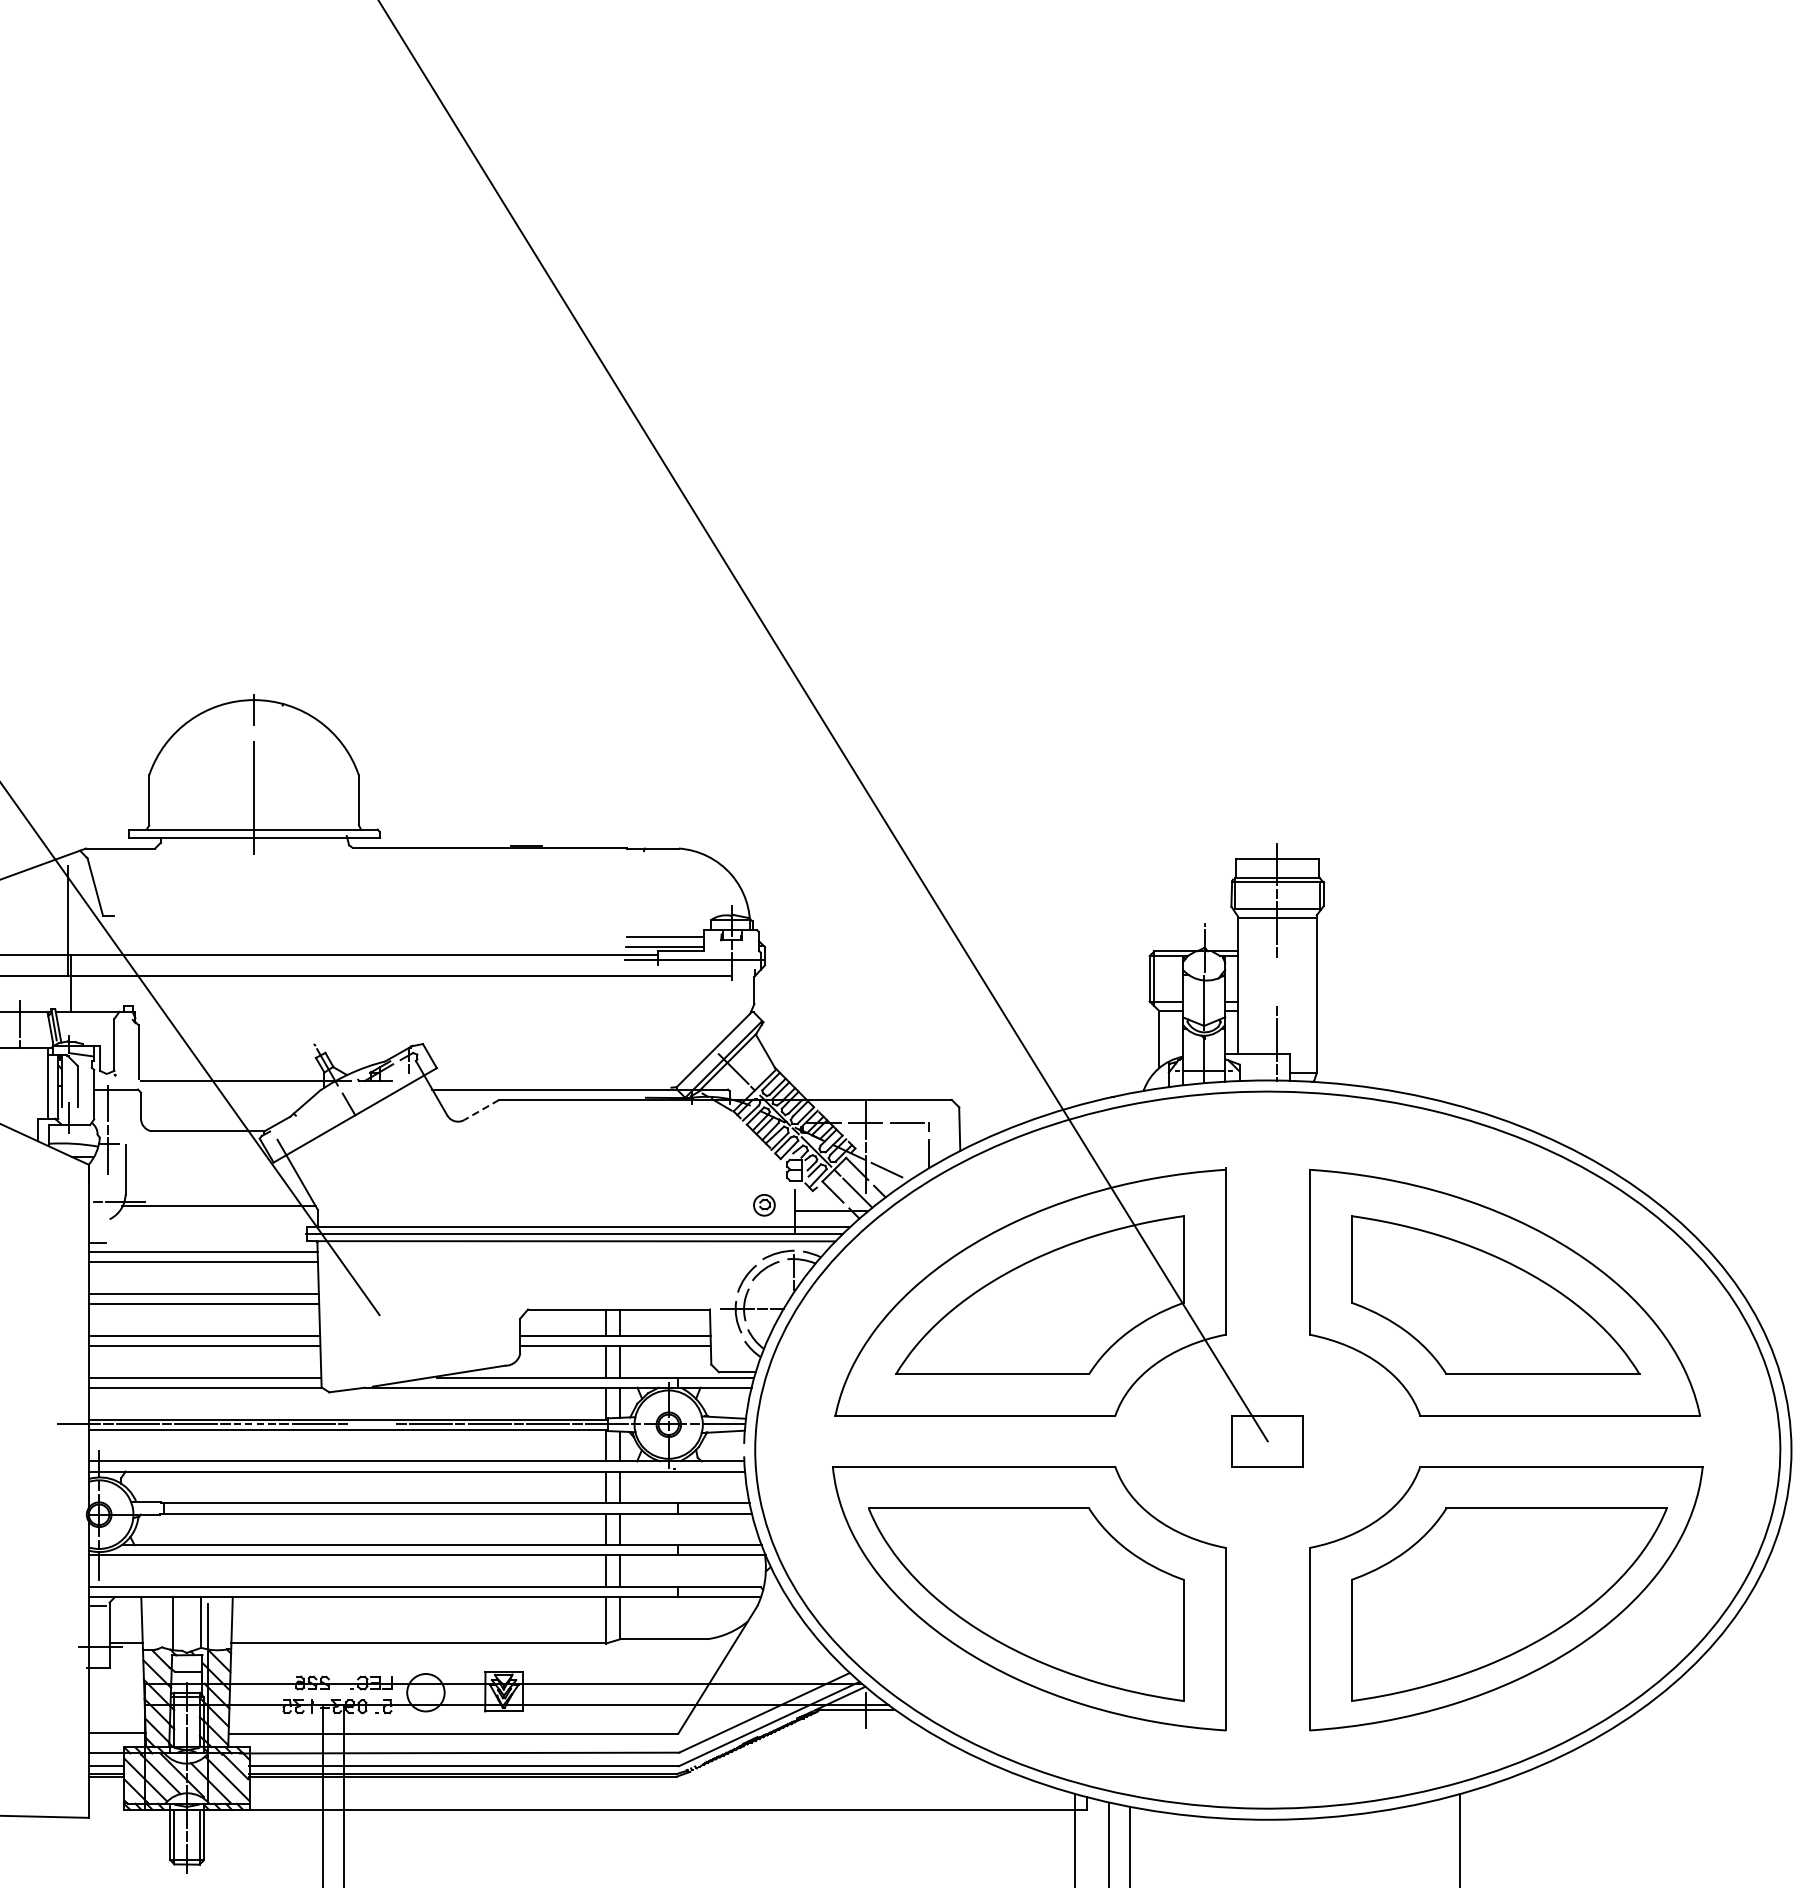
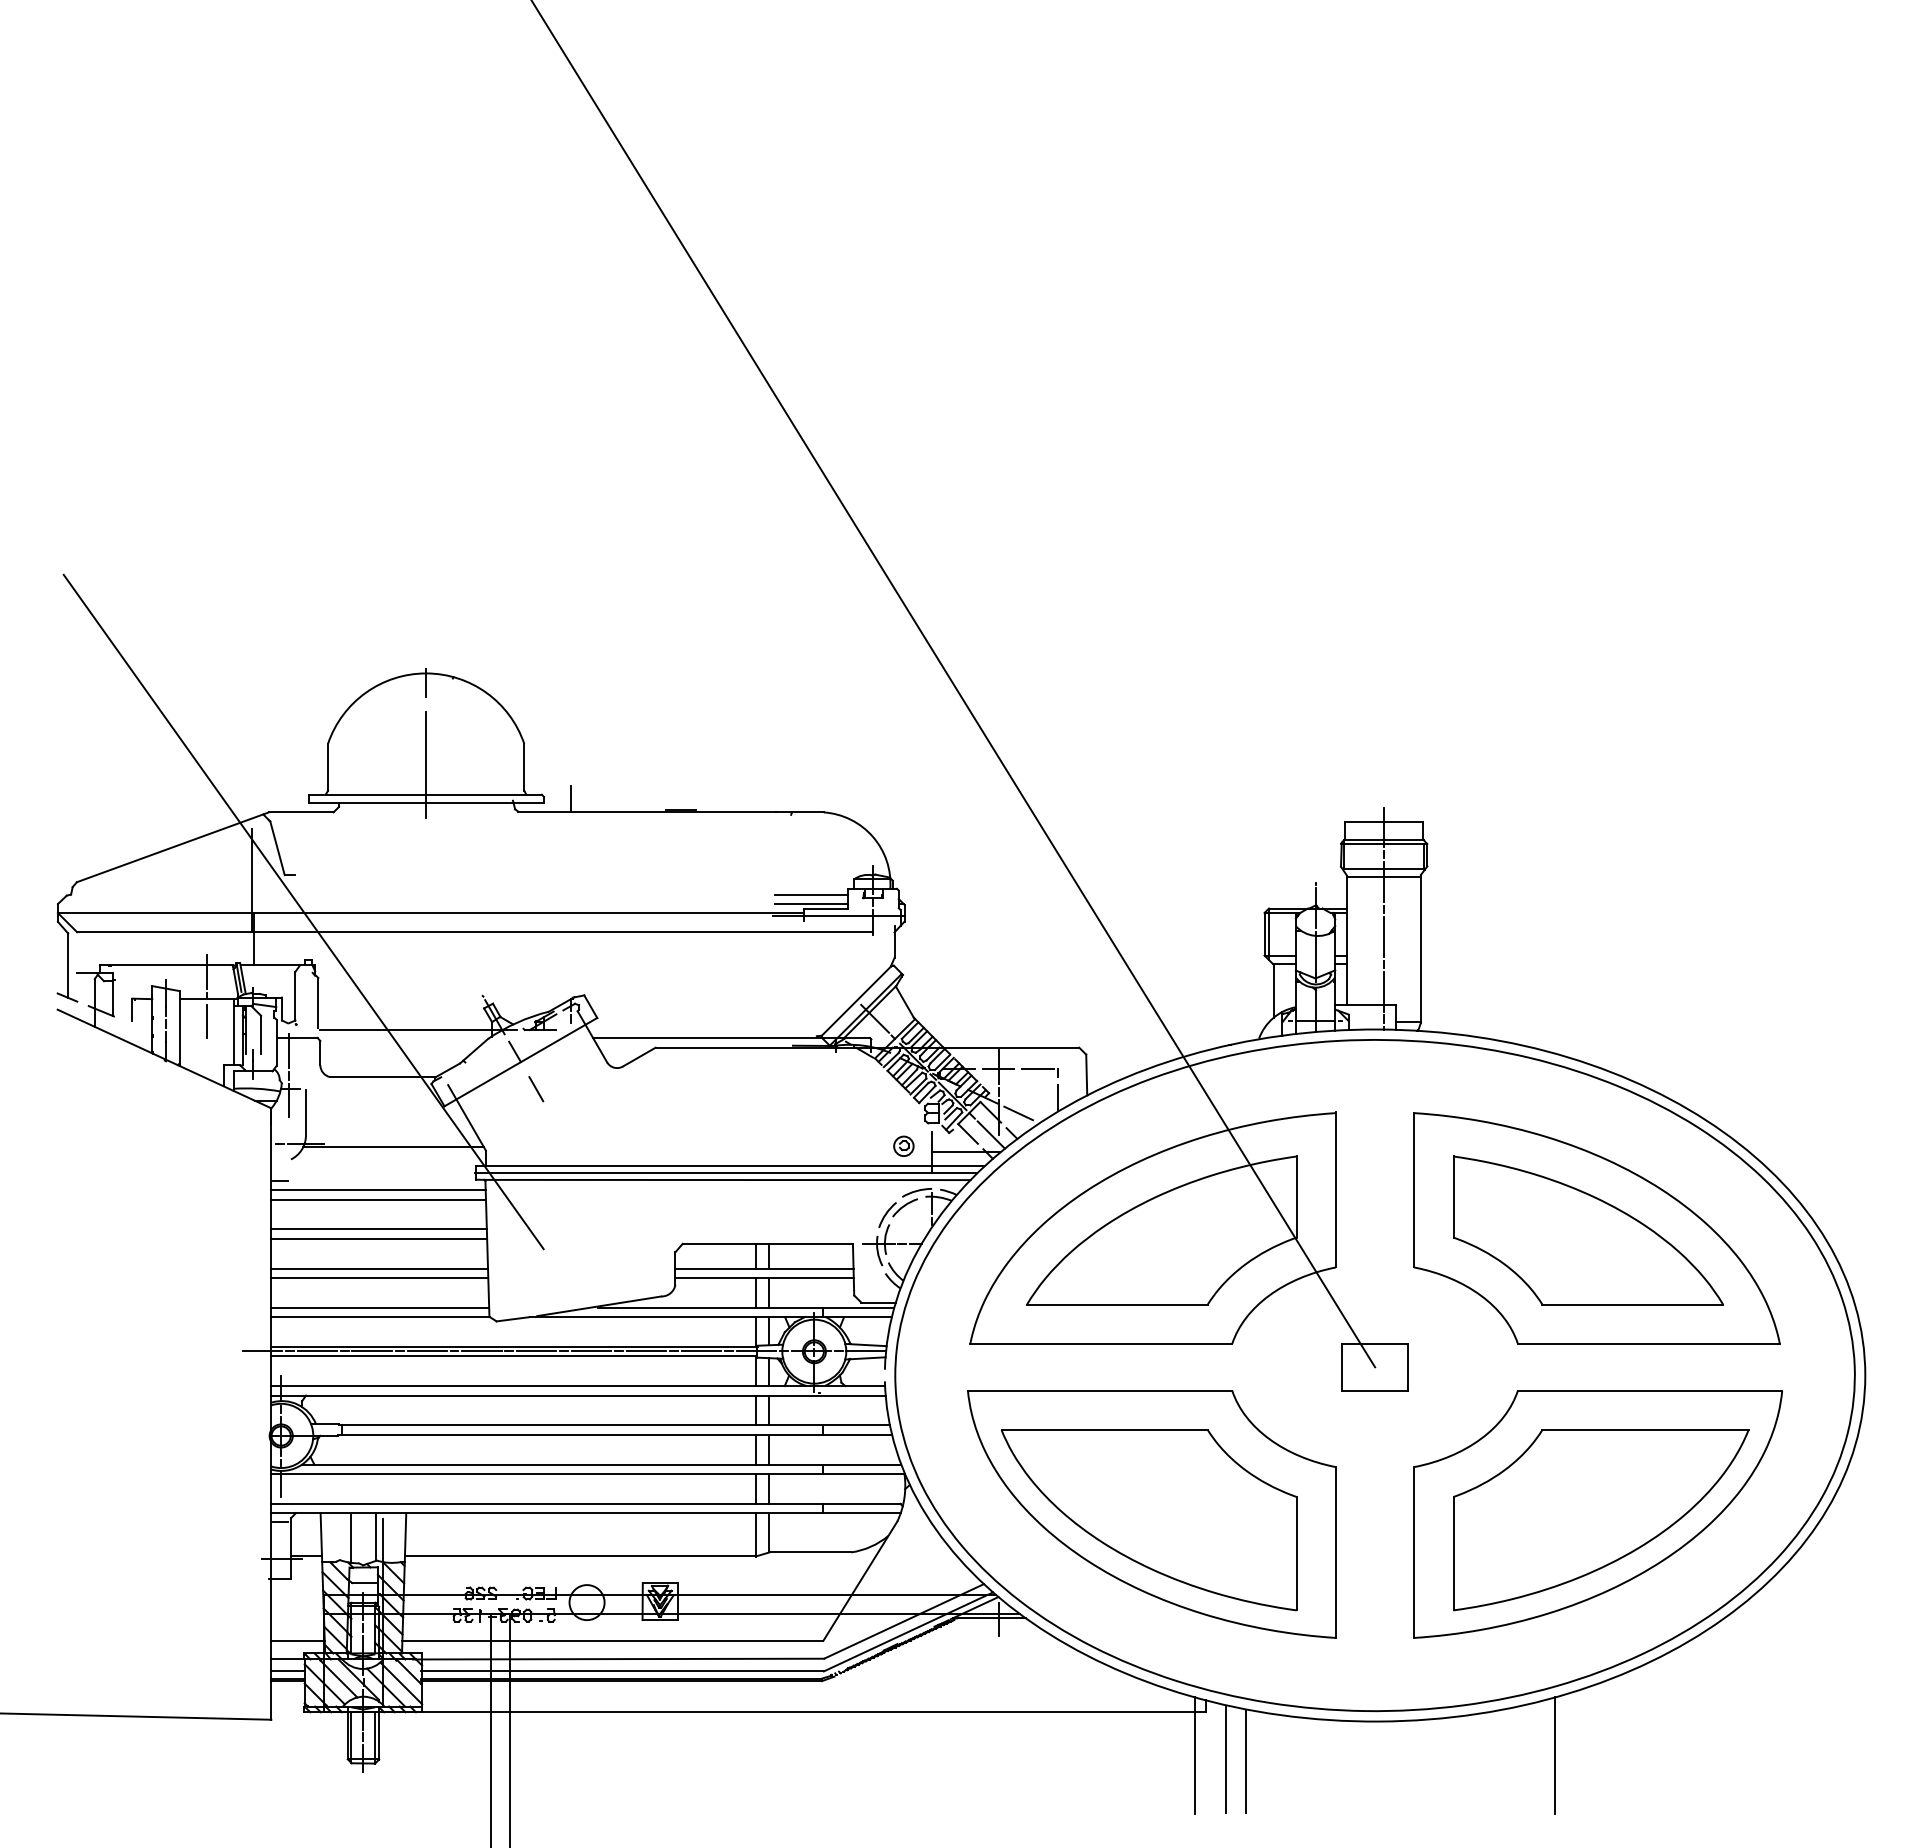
line: (409, 833) -> (571, 798), added
line: (1277, 981) -> (1384, 936), added
line: (20, 1071) -> (207, 1021), added
line: (481, 1110) -> (639, 1057), dashed -> solid
line: (371, 1144) -> (536, 1089), added
line: (255, 1424) -> (427, 1351), dashed -> solid
line: (371, 1424) -> (536, 1351), added

